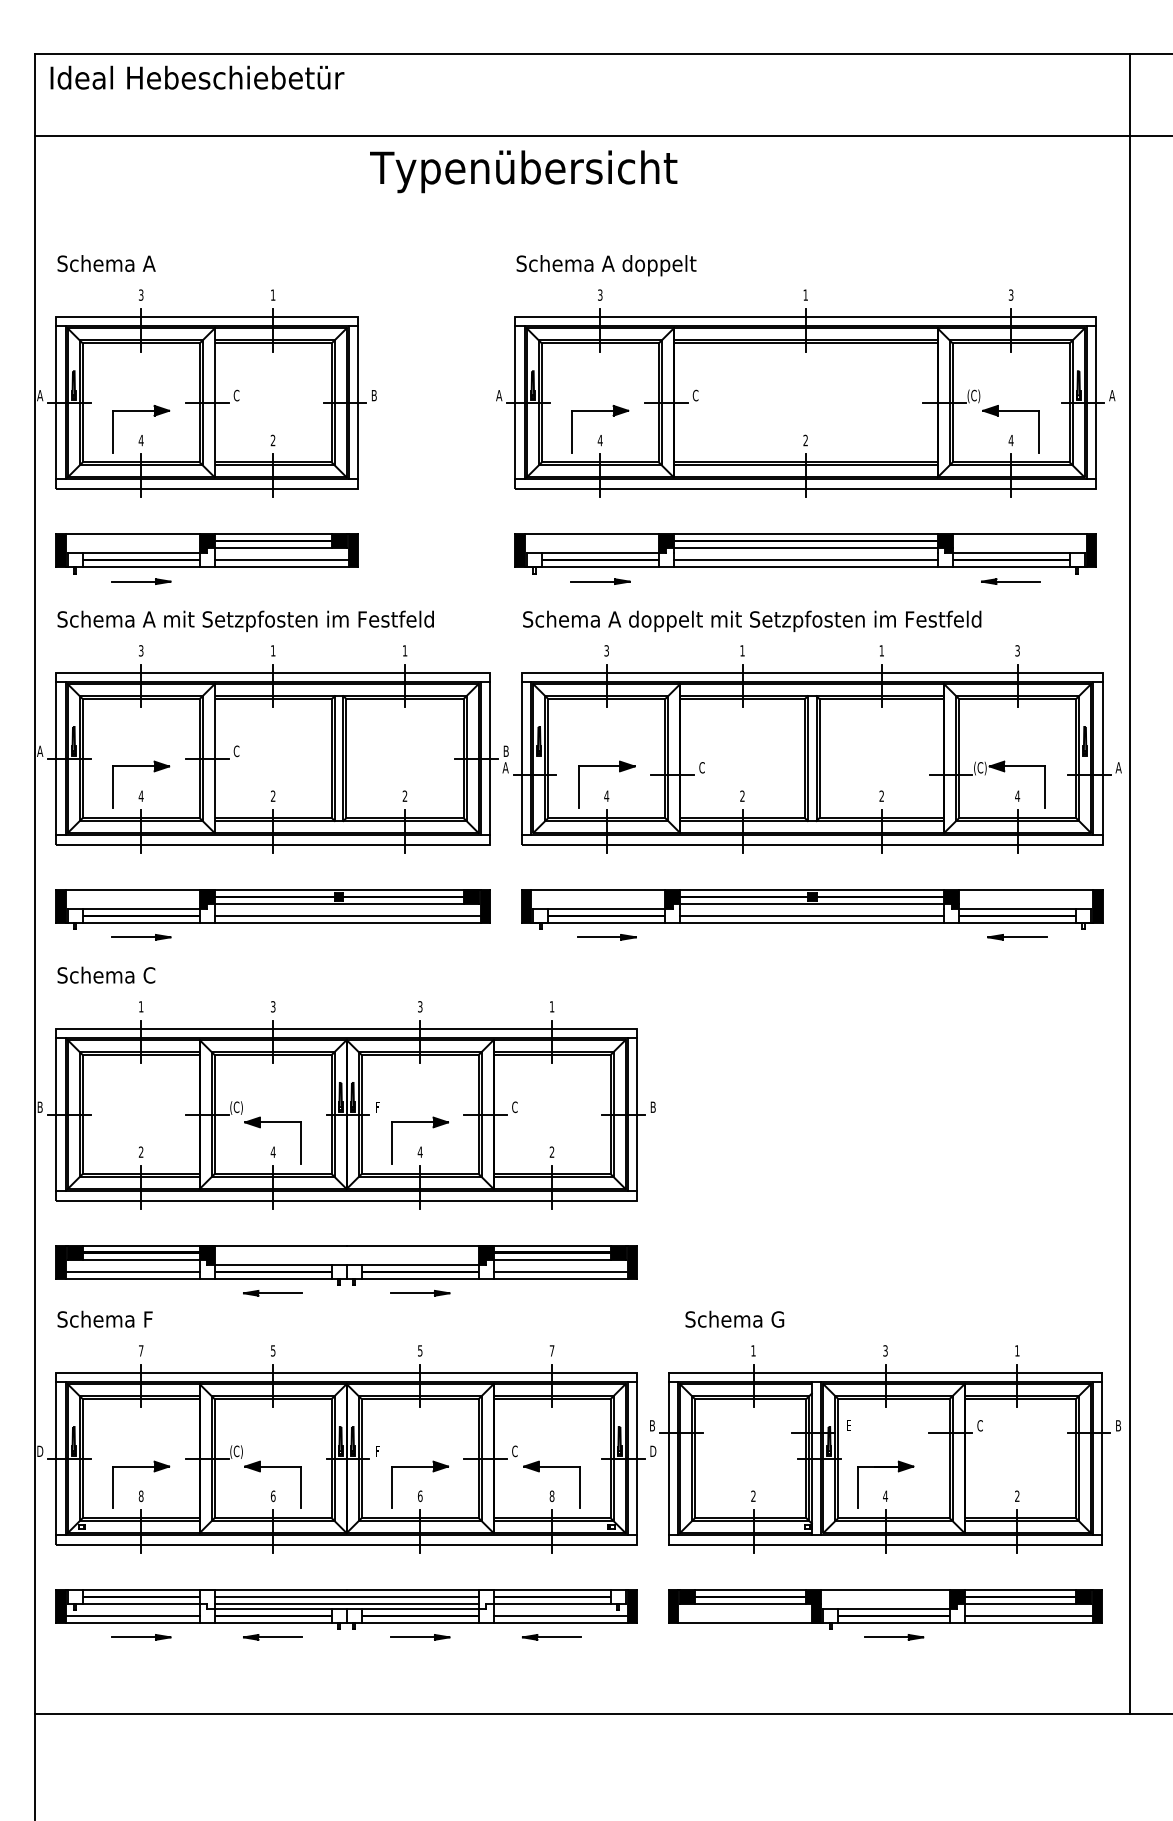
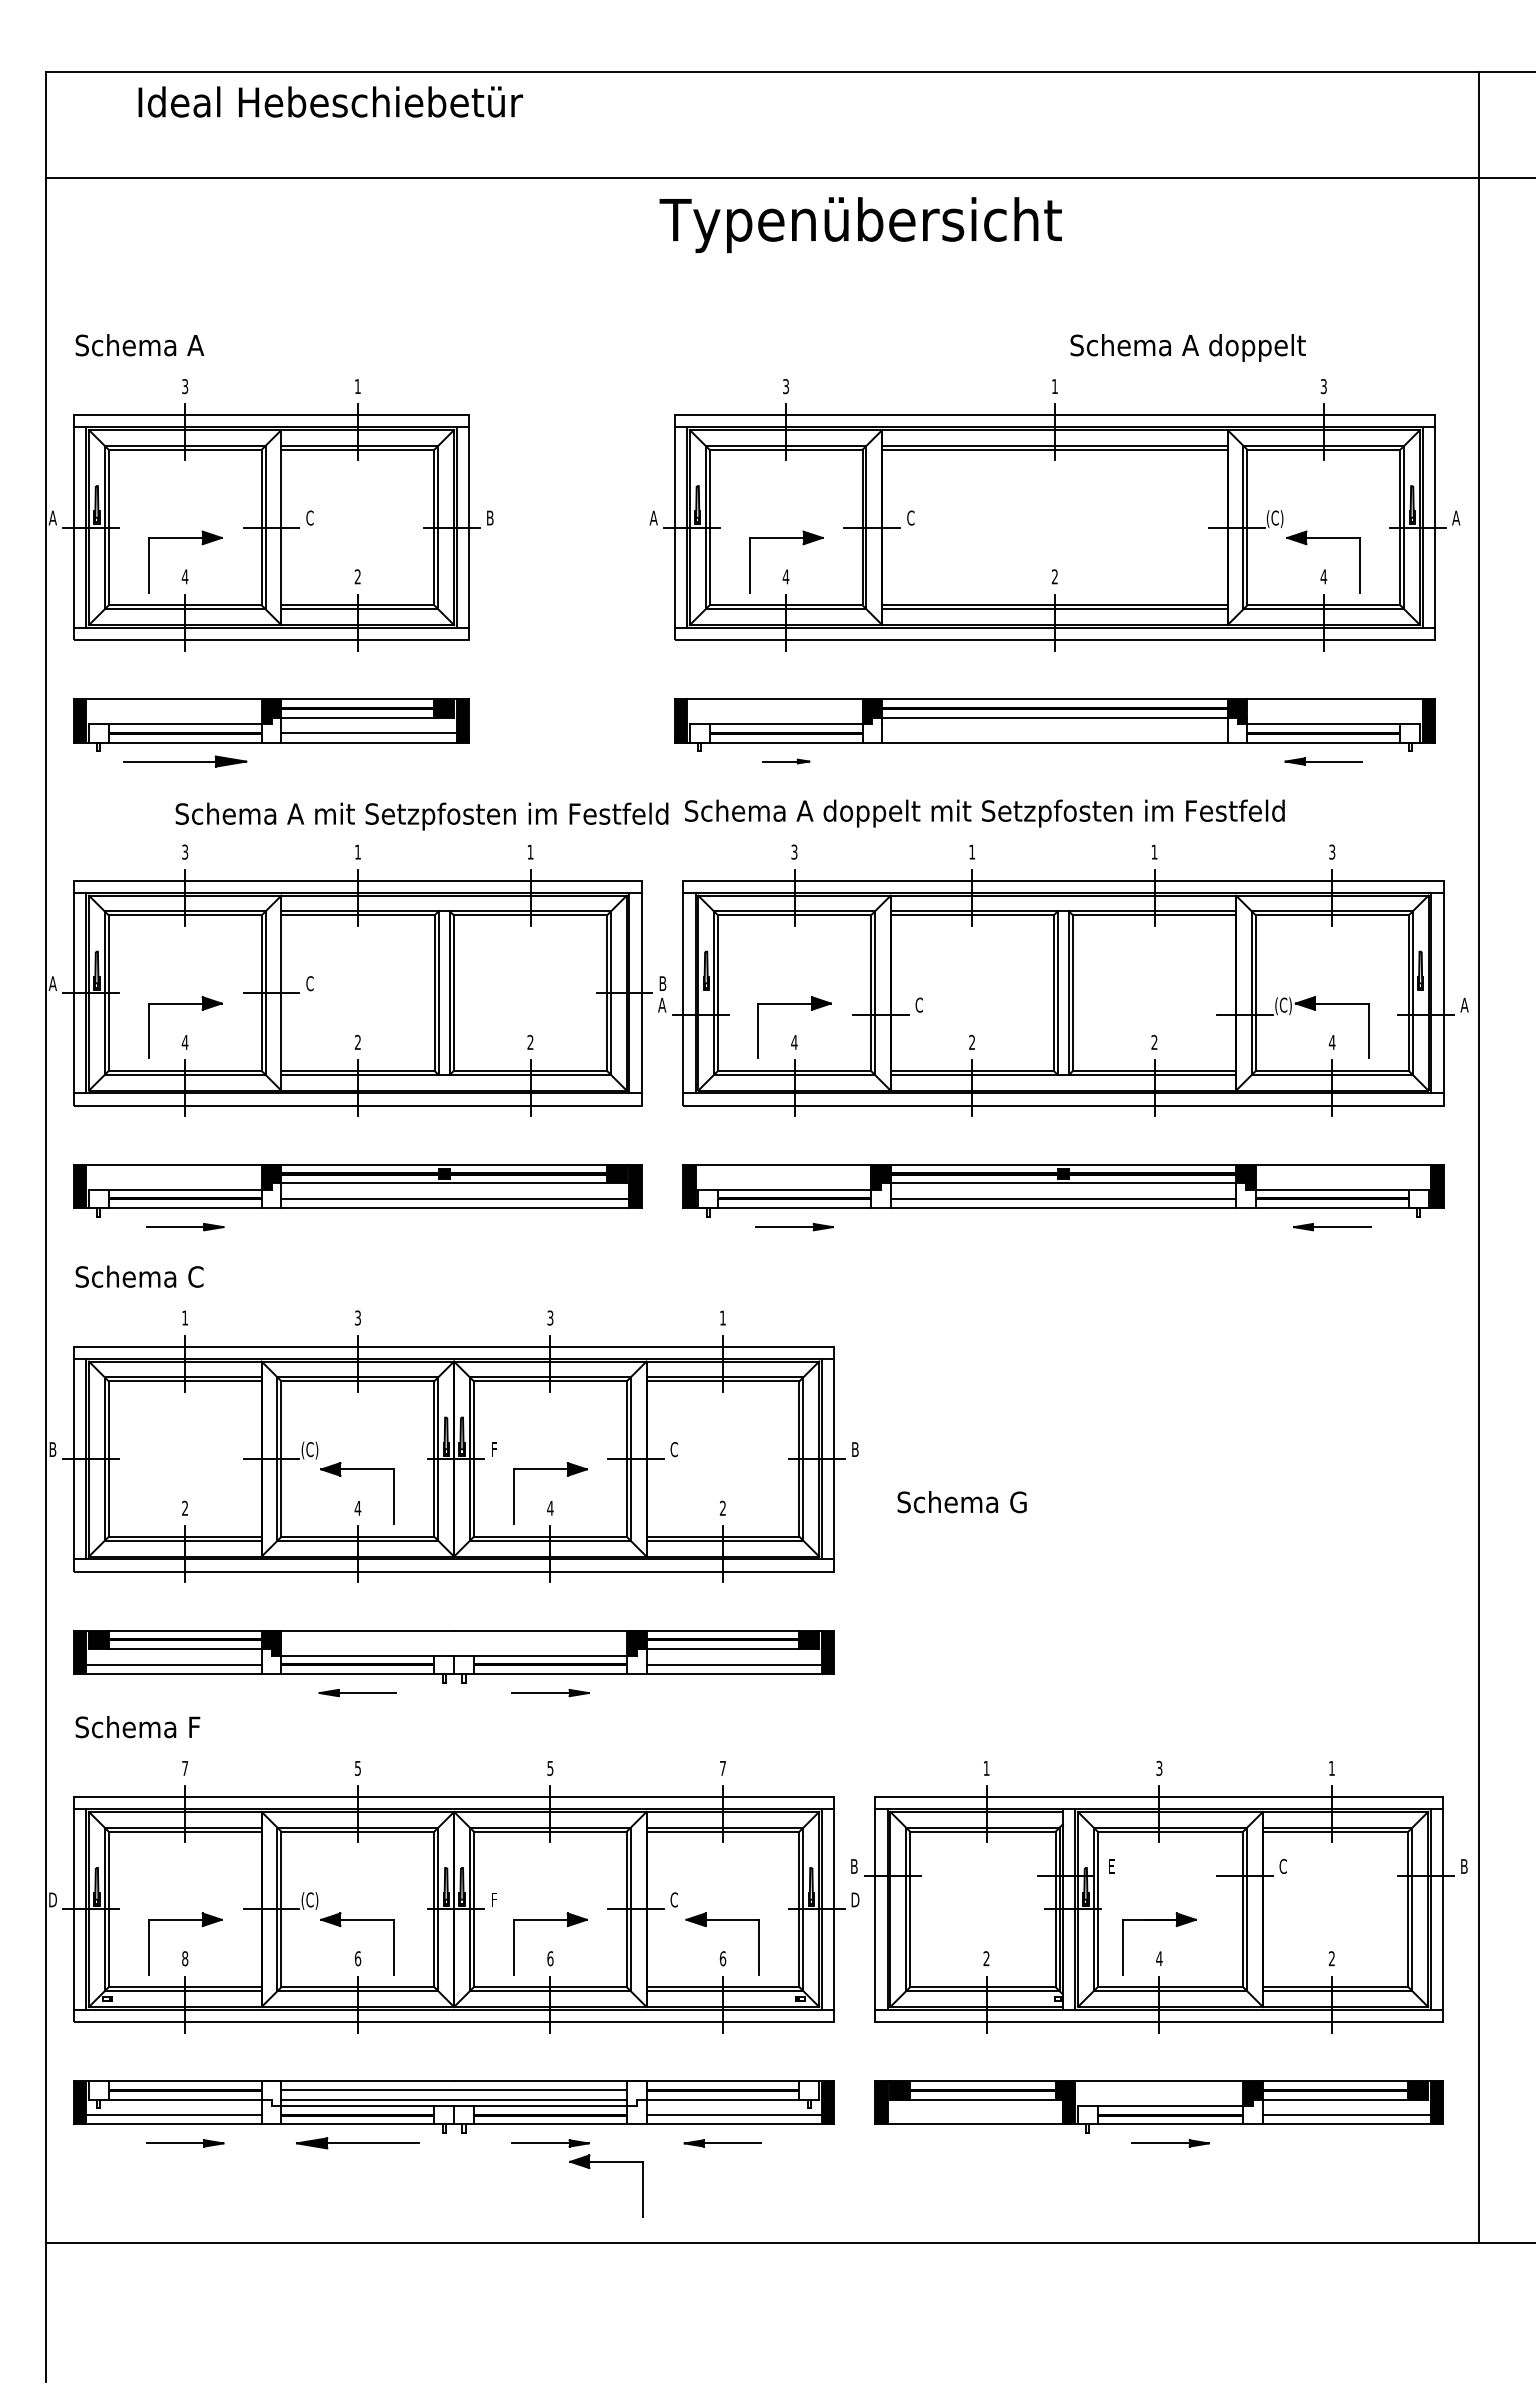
text: (197, 77) -> (330, 101), moved
text: (523, 172) -> (860, 225), moved
text: (605, 265) -> (1187, 347), moved
line: (805, 560) -> (1054, 733), removed
part: (141, 581) -> (185, 761), size x1.6
part: (600, 581) -> (786, 761), size x0.6
text: (245, 621) -> (421, 816), moved
text: (734, 1319) -> (961, 1502), moved
text: (551, 1496) -> (722, 1958), 8 -> 6
part: (272, 1637) -> (357, 2143), size x1.6
part: (463, 1651) -> (606, 2162), added

